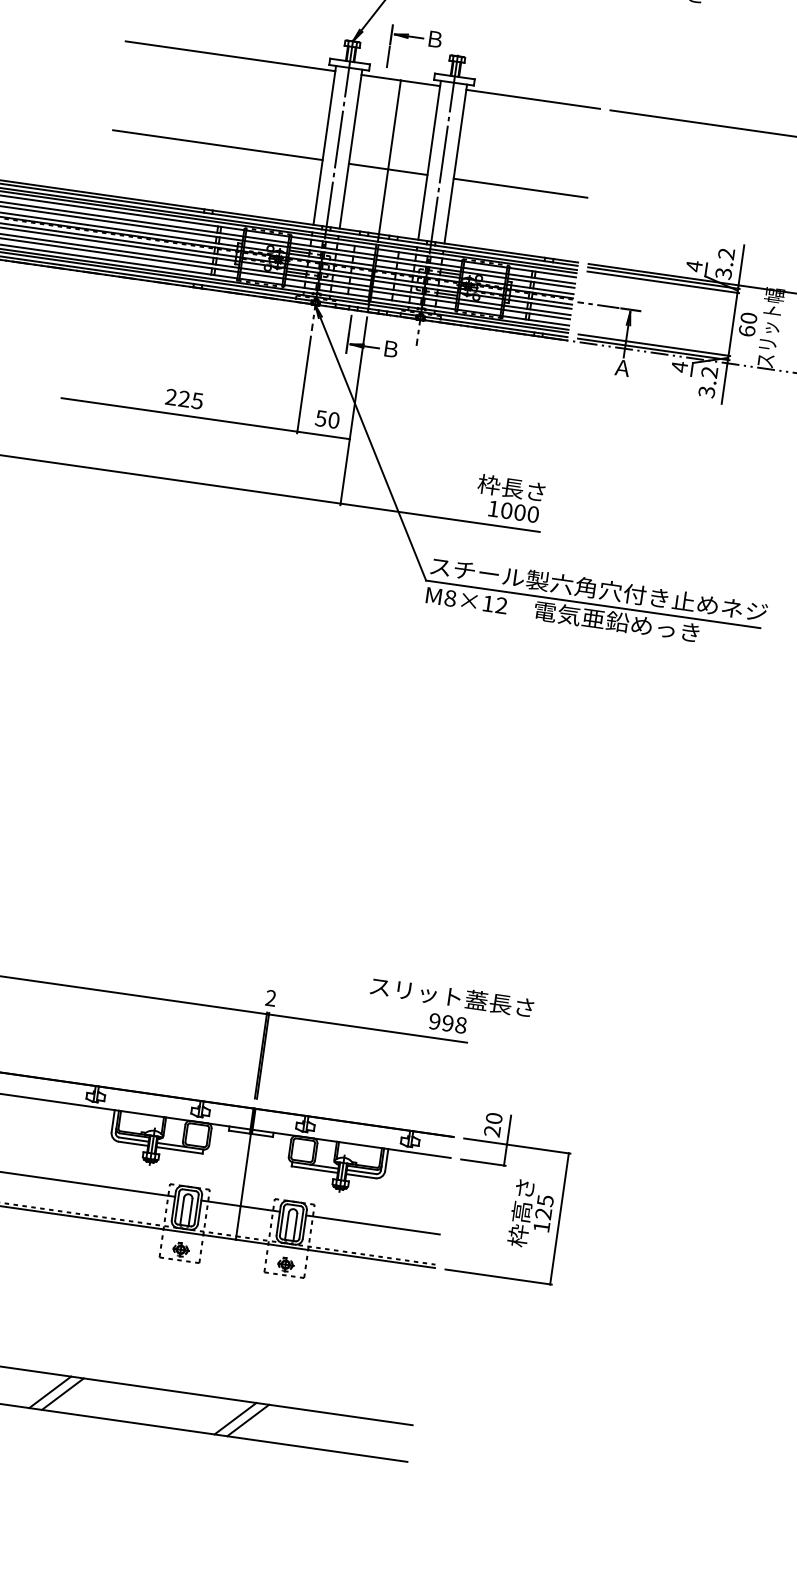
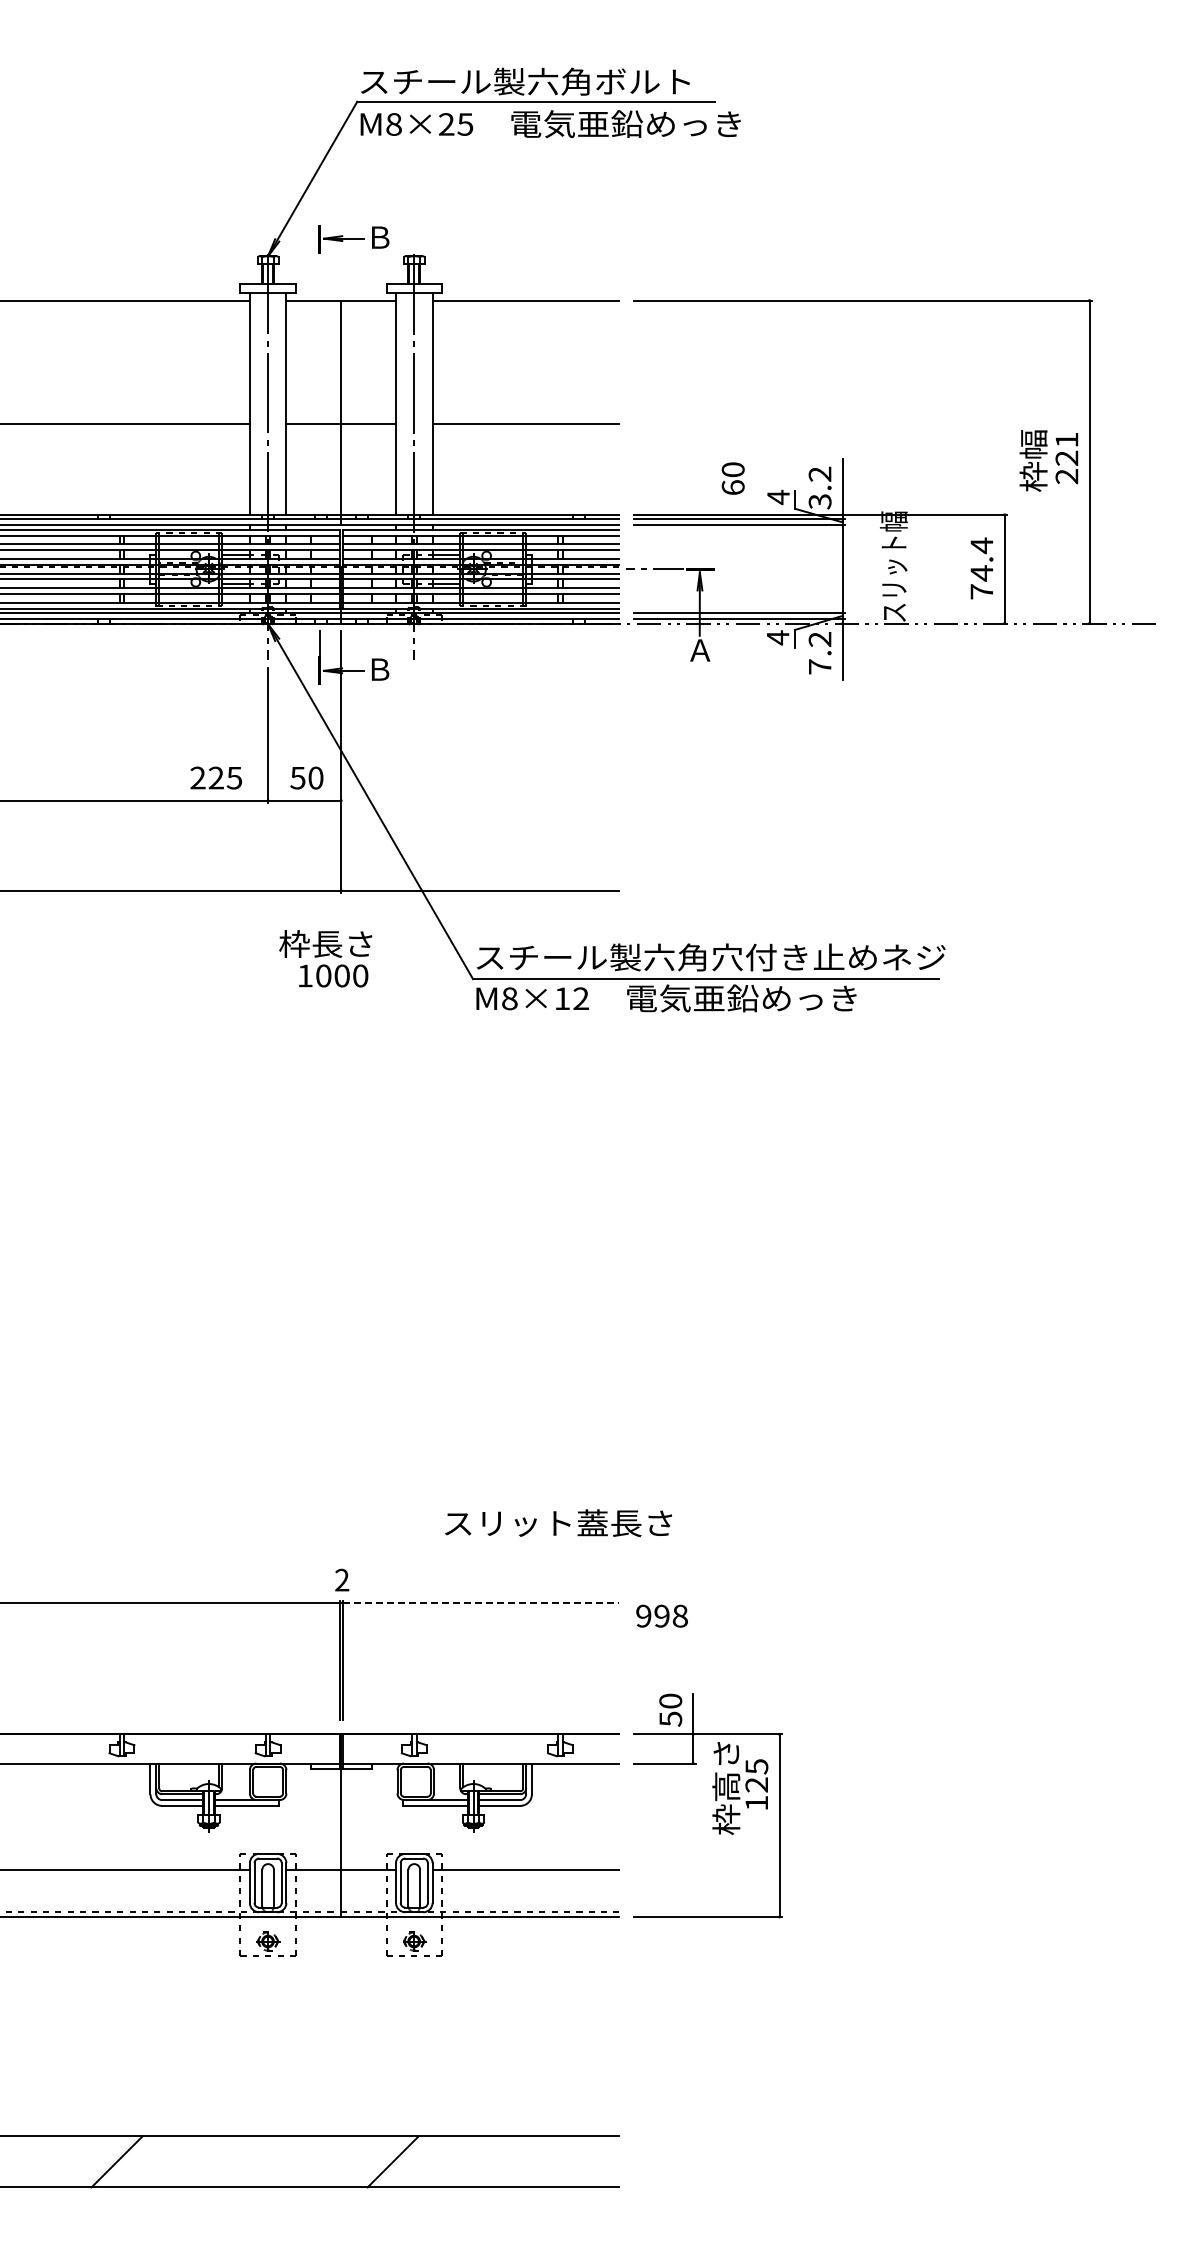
line: (388, 56) -> (319, 270), removed
text: (747, 324) -> (732, 478), moved
text: (706, 391) -> (819, 666), 3.2 -> 7.2
text: (183, 398) -> (215, 777), moved
text: (509, 498) -> (325, 958), moved
text: (452, 997) -> (558, 1523), moved
text: (447, 1022) -> (661, 1615), moved
line: (368, 1028) -> (481, 1602), solid -> dashed
text: (492, 1130) -> (670, 1718), 20 -> 50
text: (531, 1214) -> (740, 1788), moved
line: (62, 1393) -> (134, 2161), removed
line: (235, 1418) -> (375, 2161), removed

